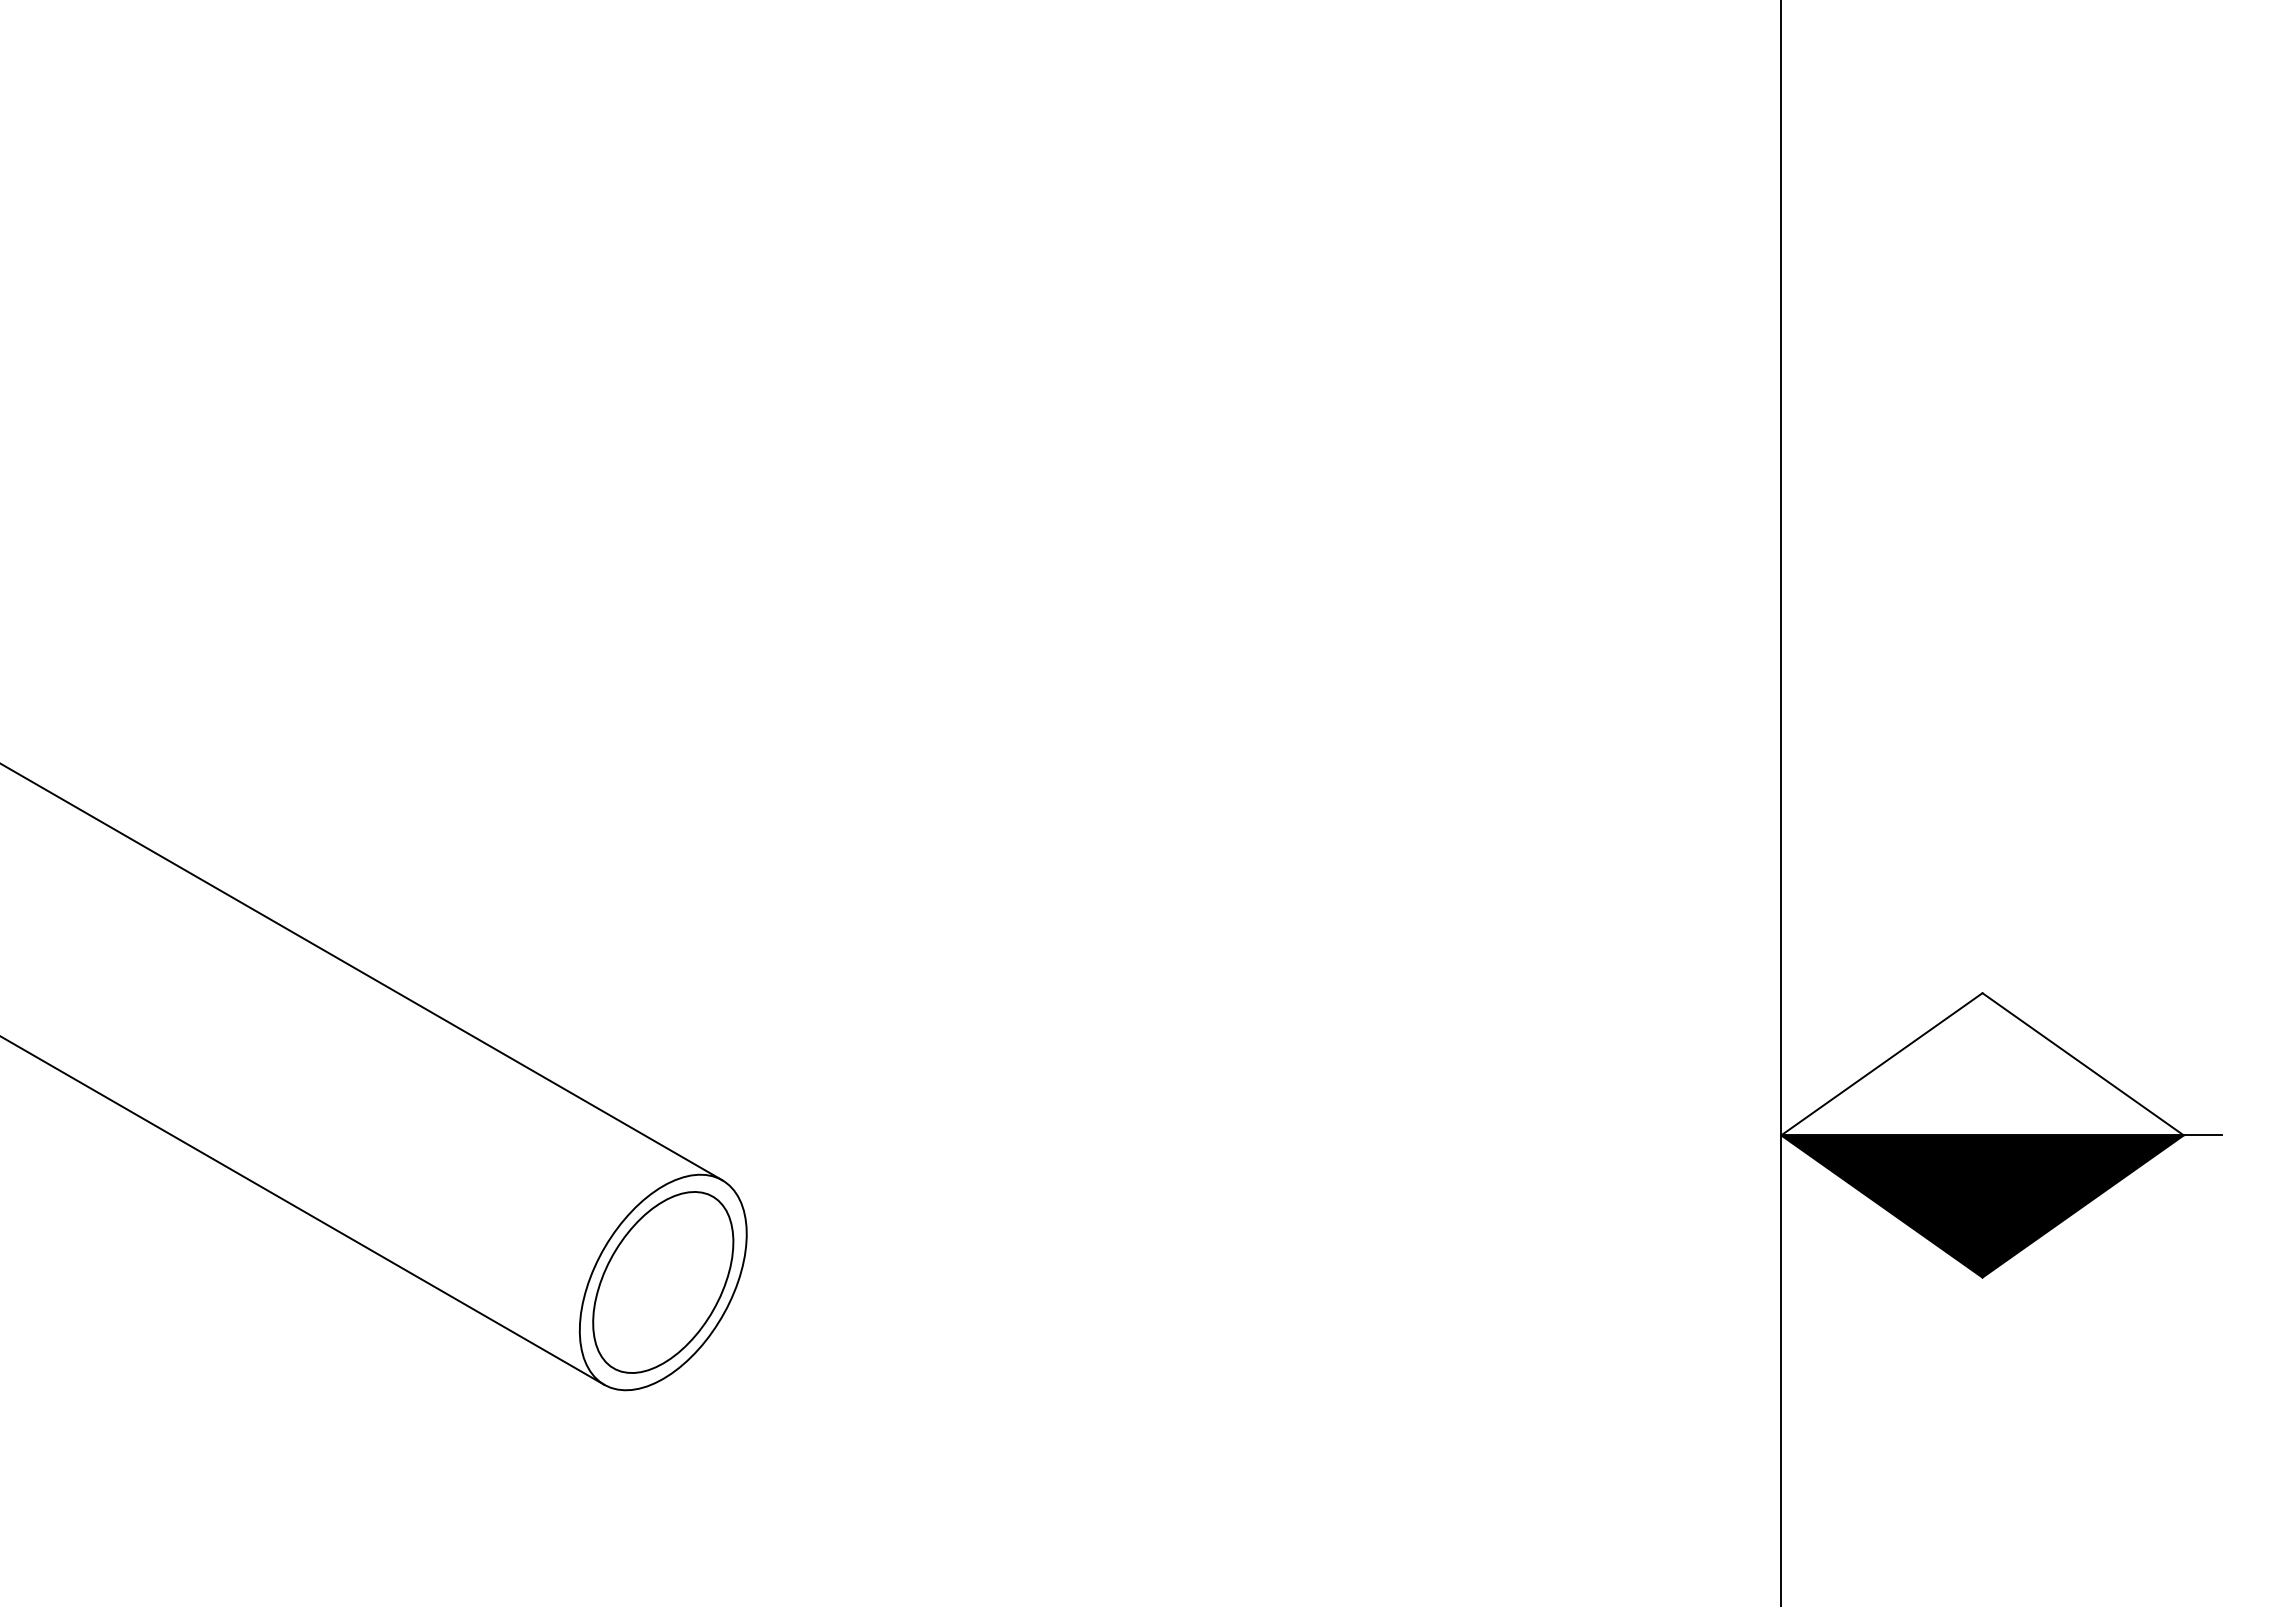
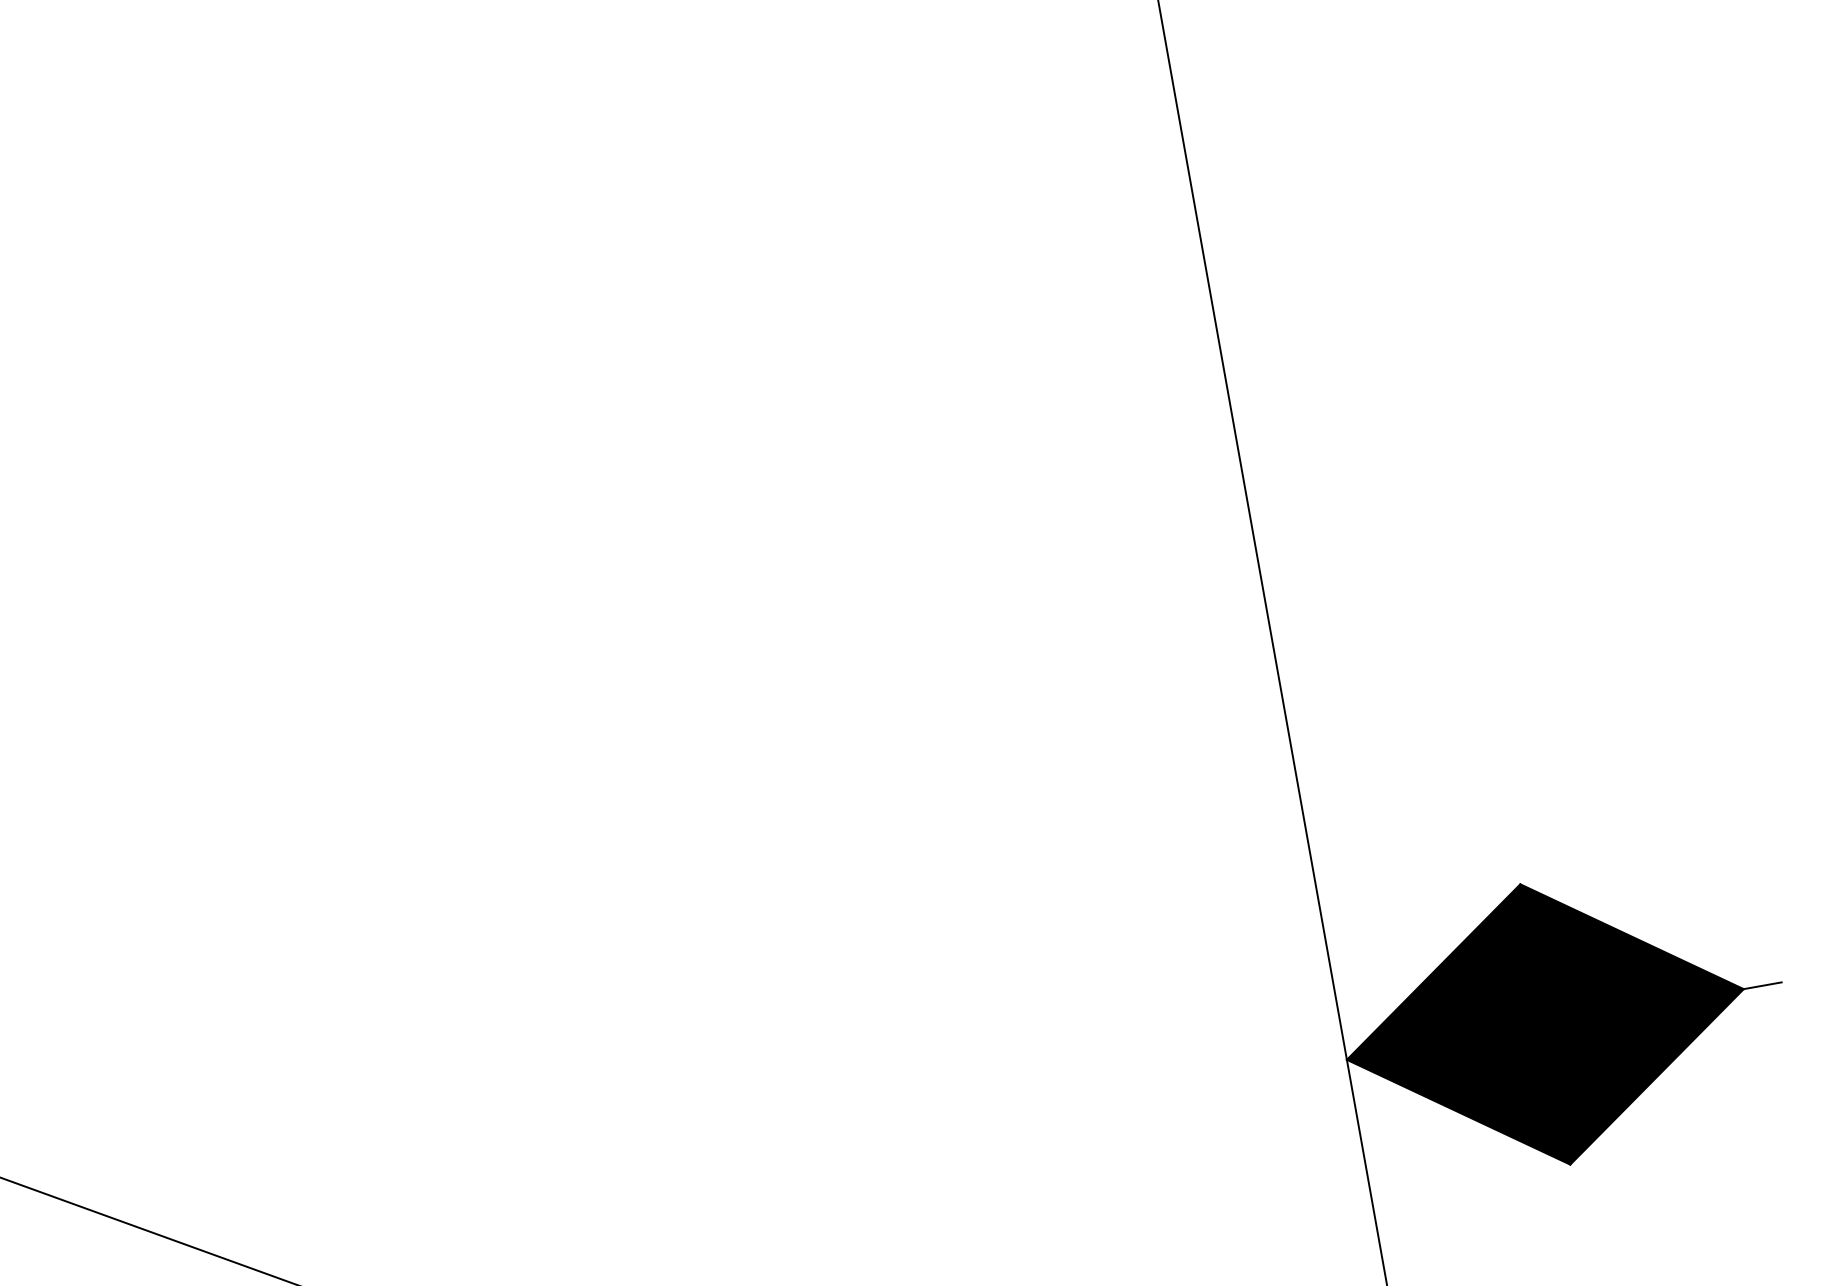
fill: (1982, 1064) -> (1532, 954), added

